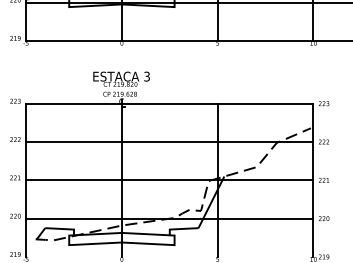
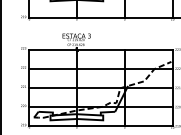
line: (169, 257) -> (100, 126), added

